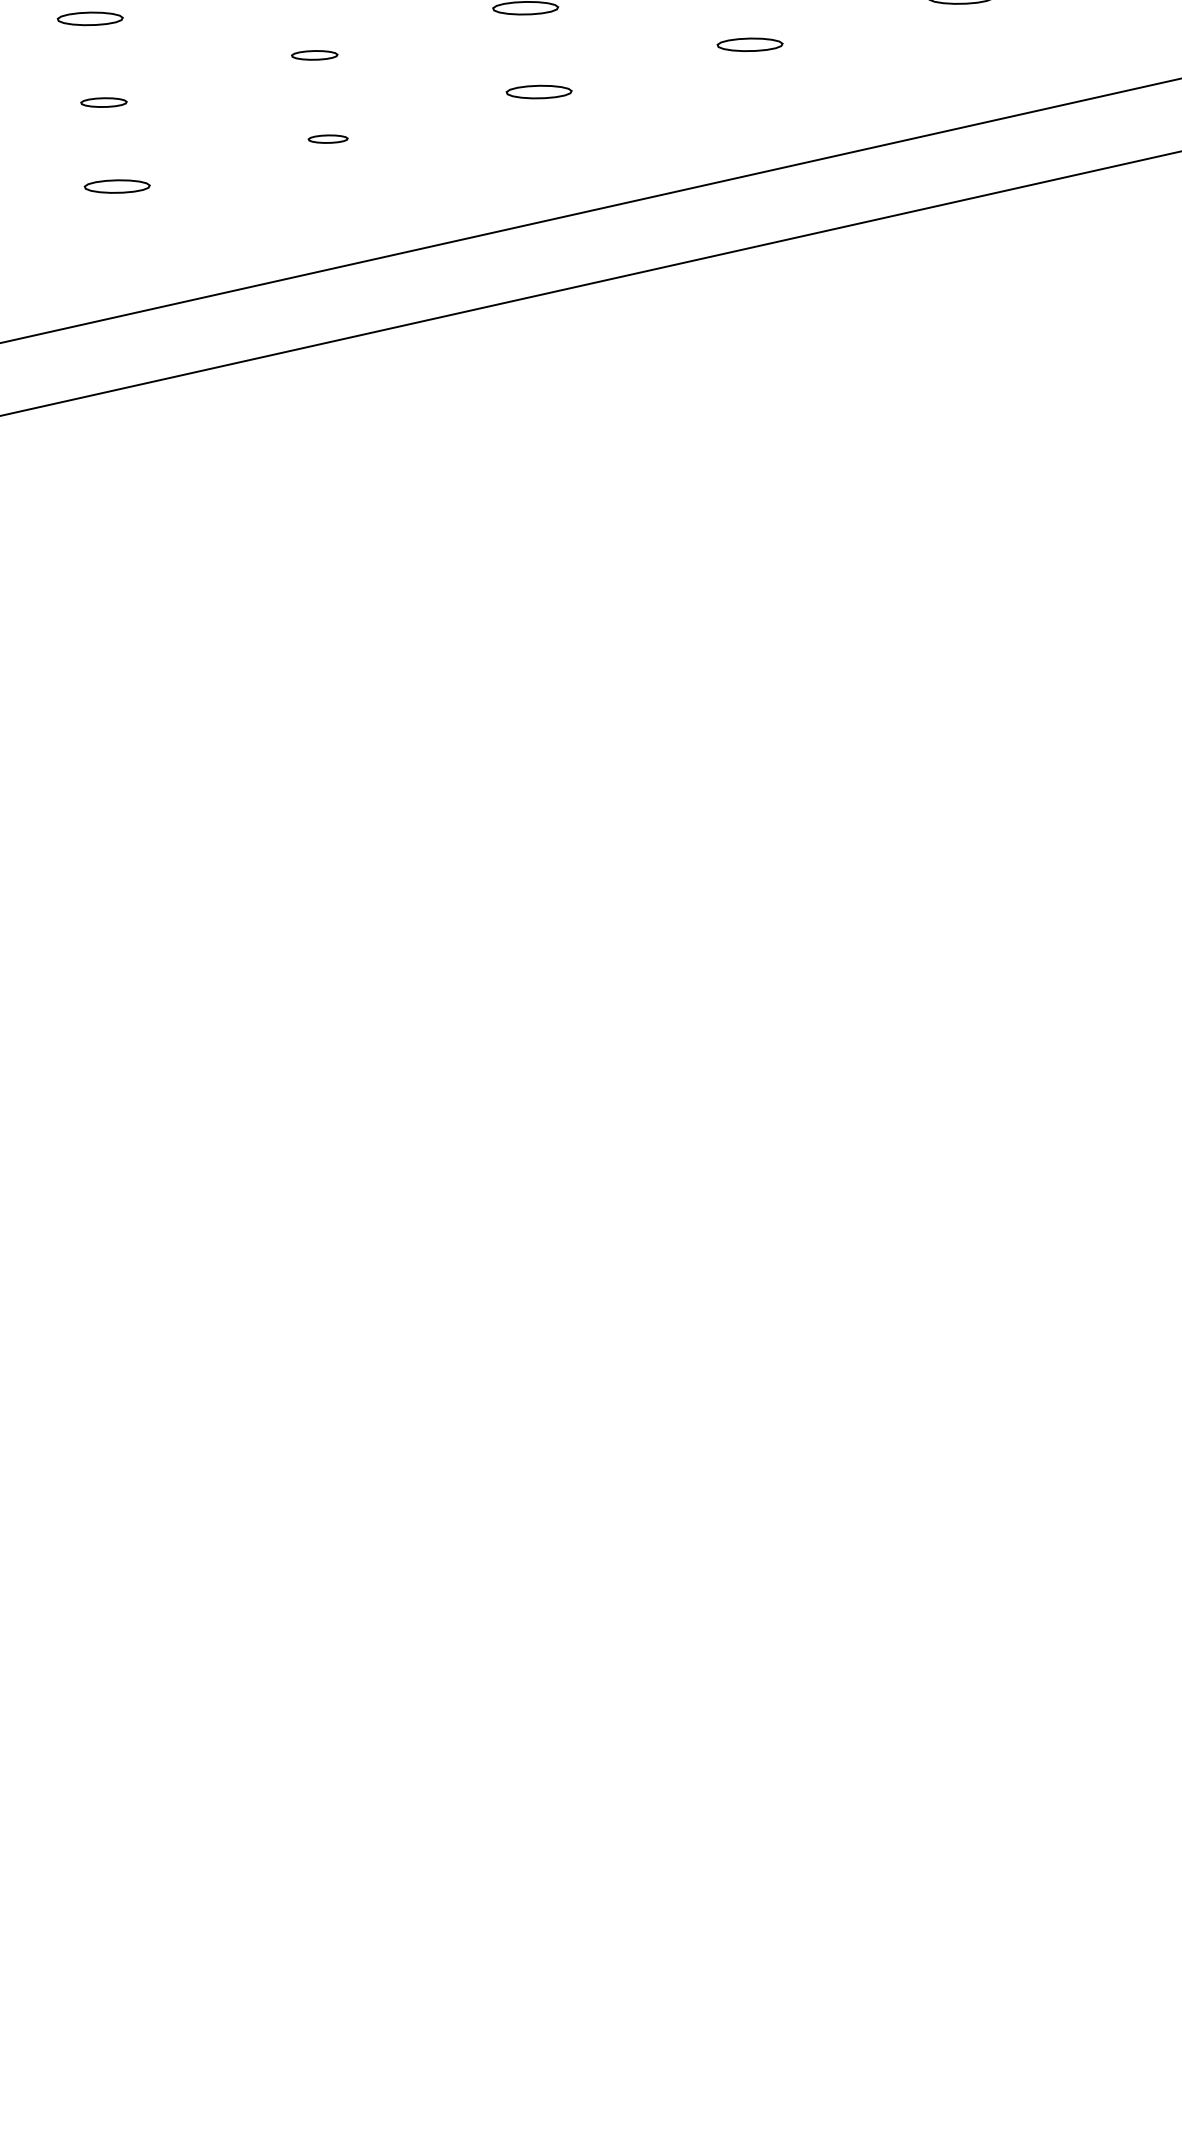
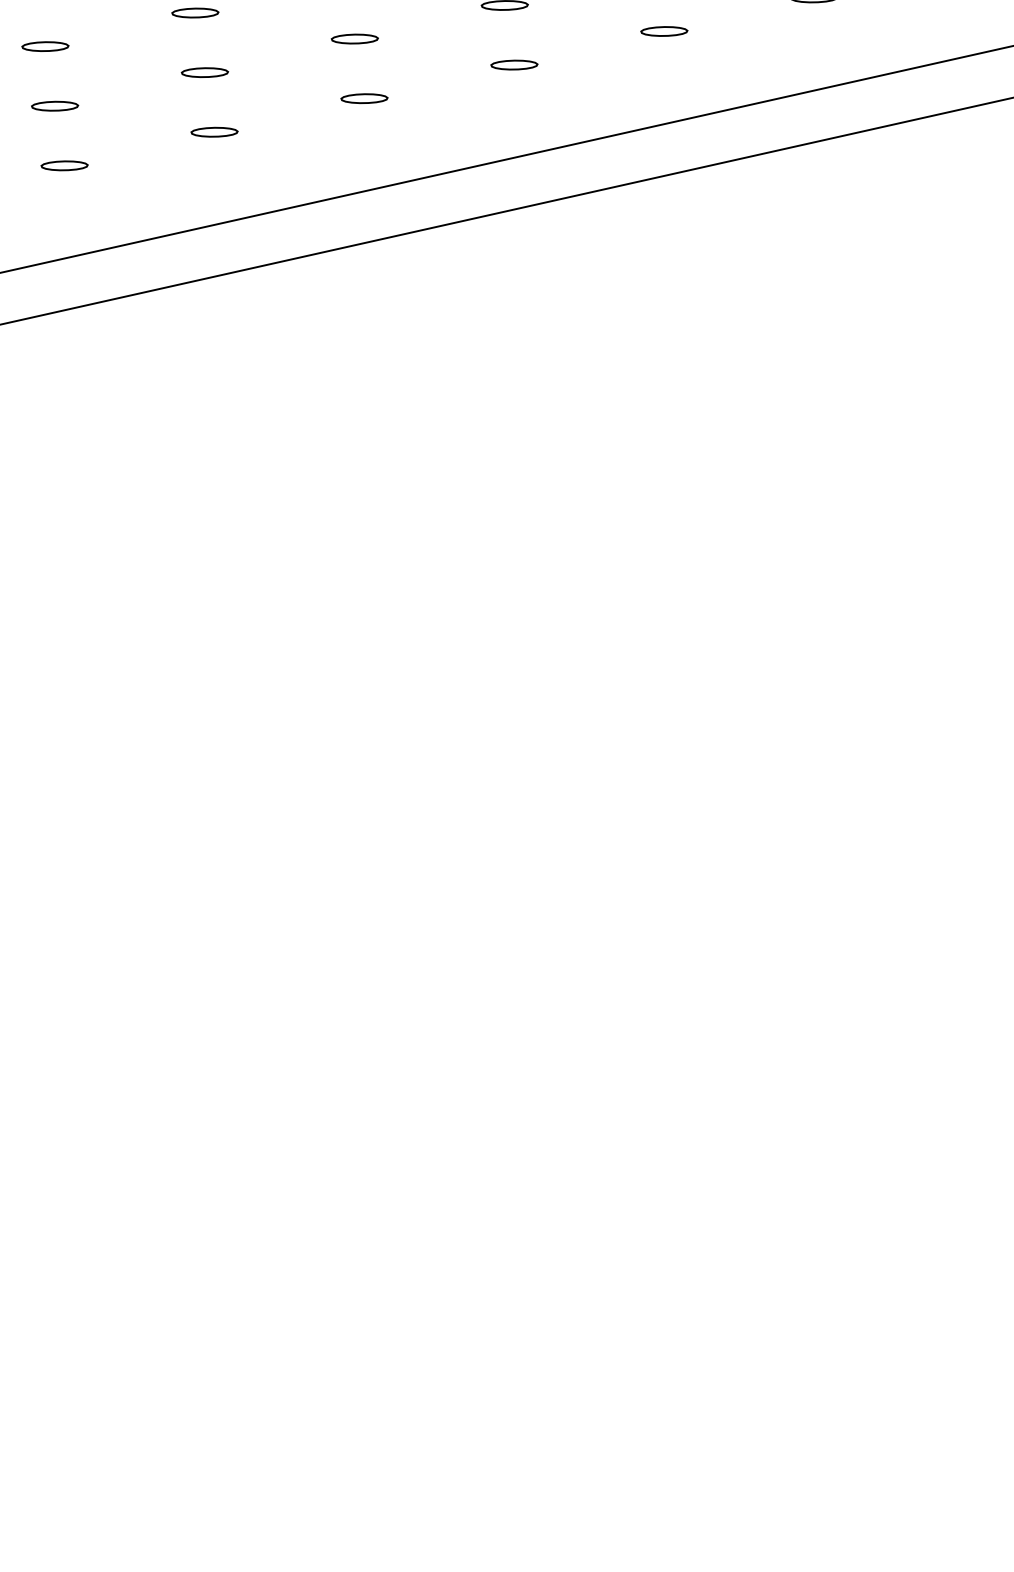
part: (314, 55) -> (204, 72), size x1.43
part: (104, 101) -> (55, 105), size x1.43
part: (328, 138) -> (214, 131), size x1.67

